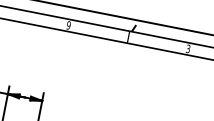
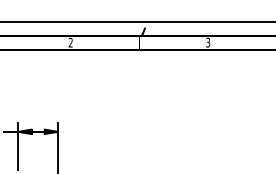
text: (68, 25) -> (70, 42), 9 -> 2

